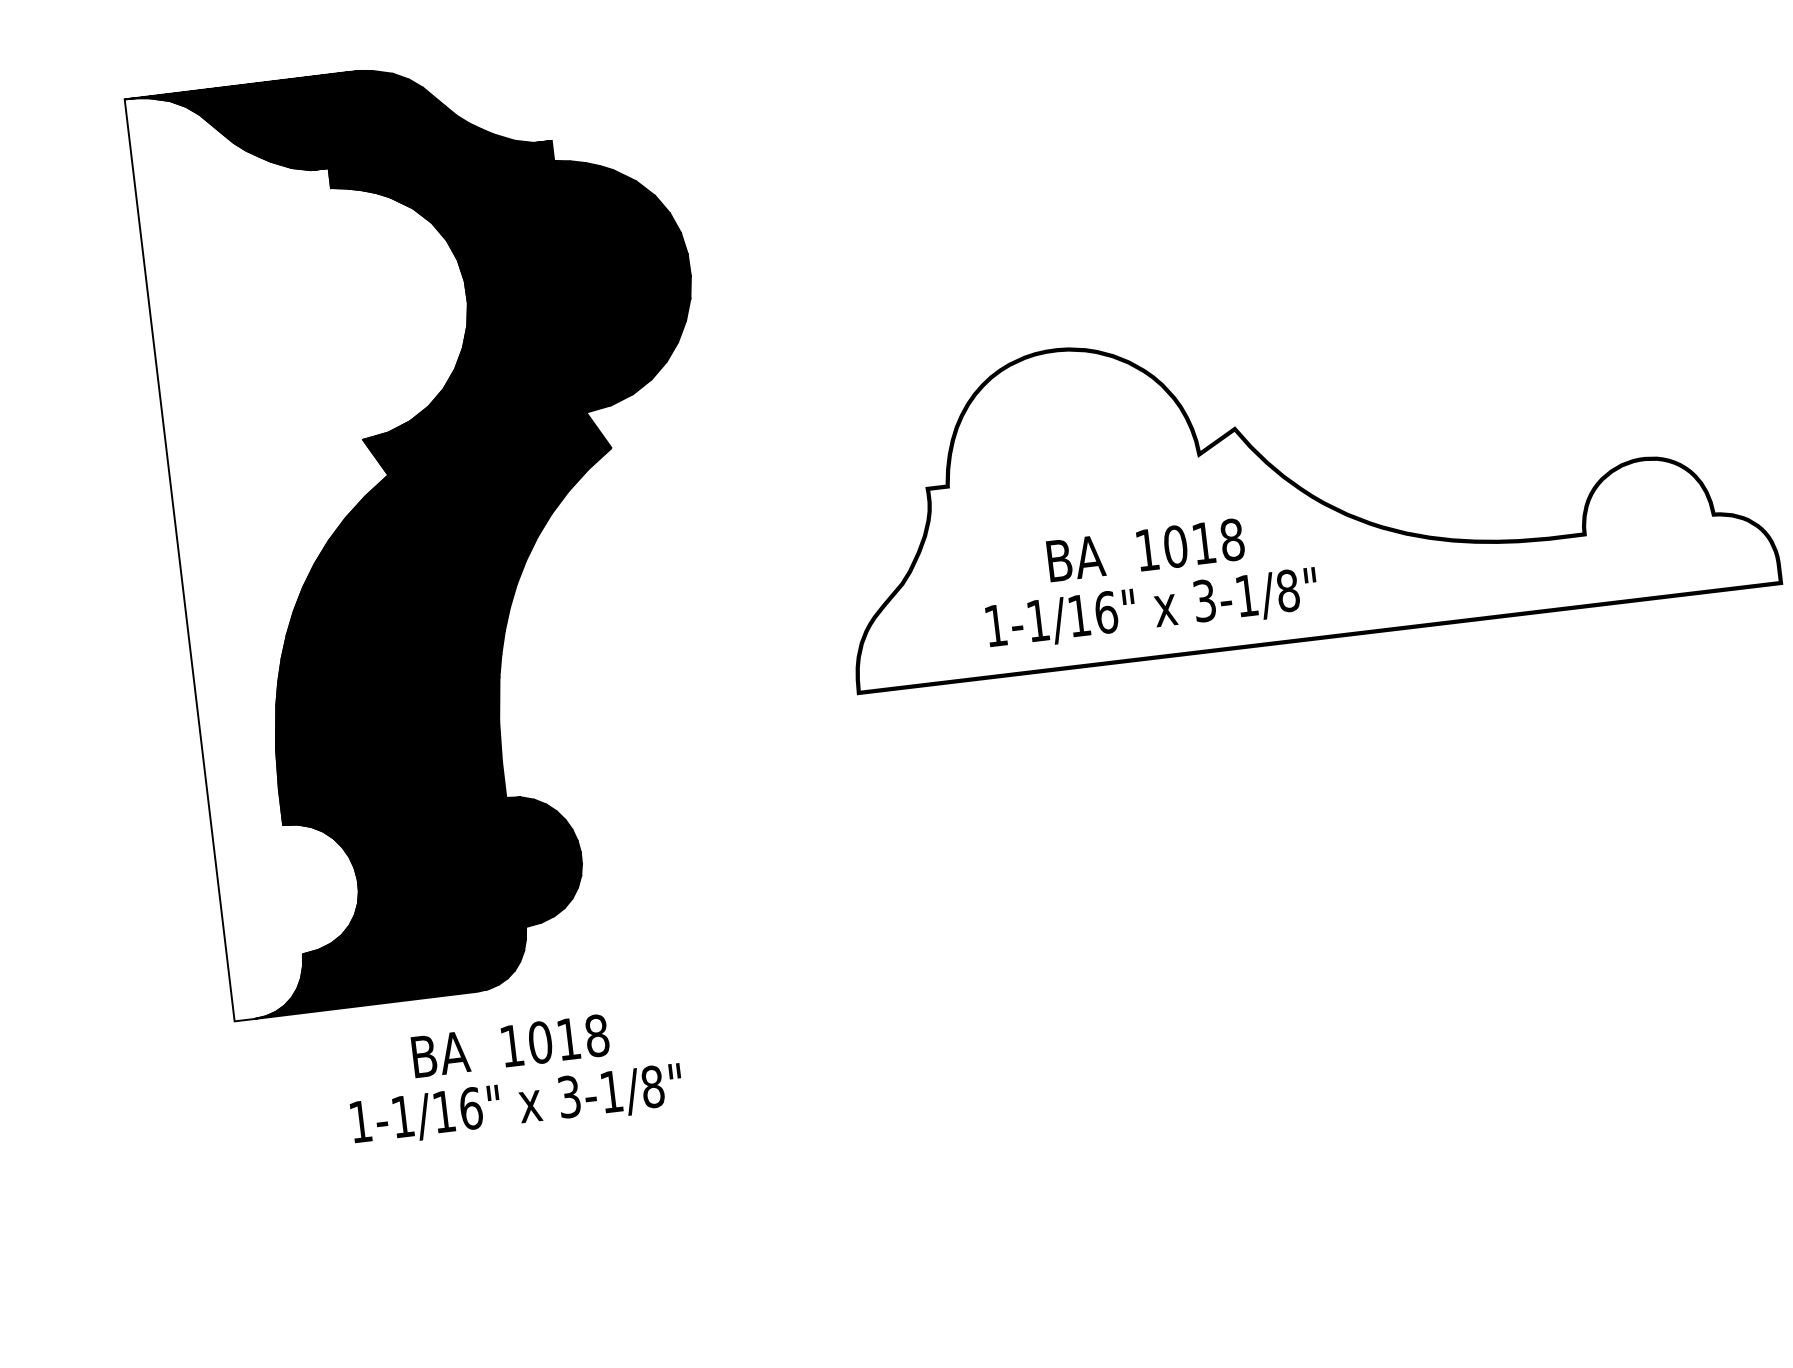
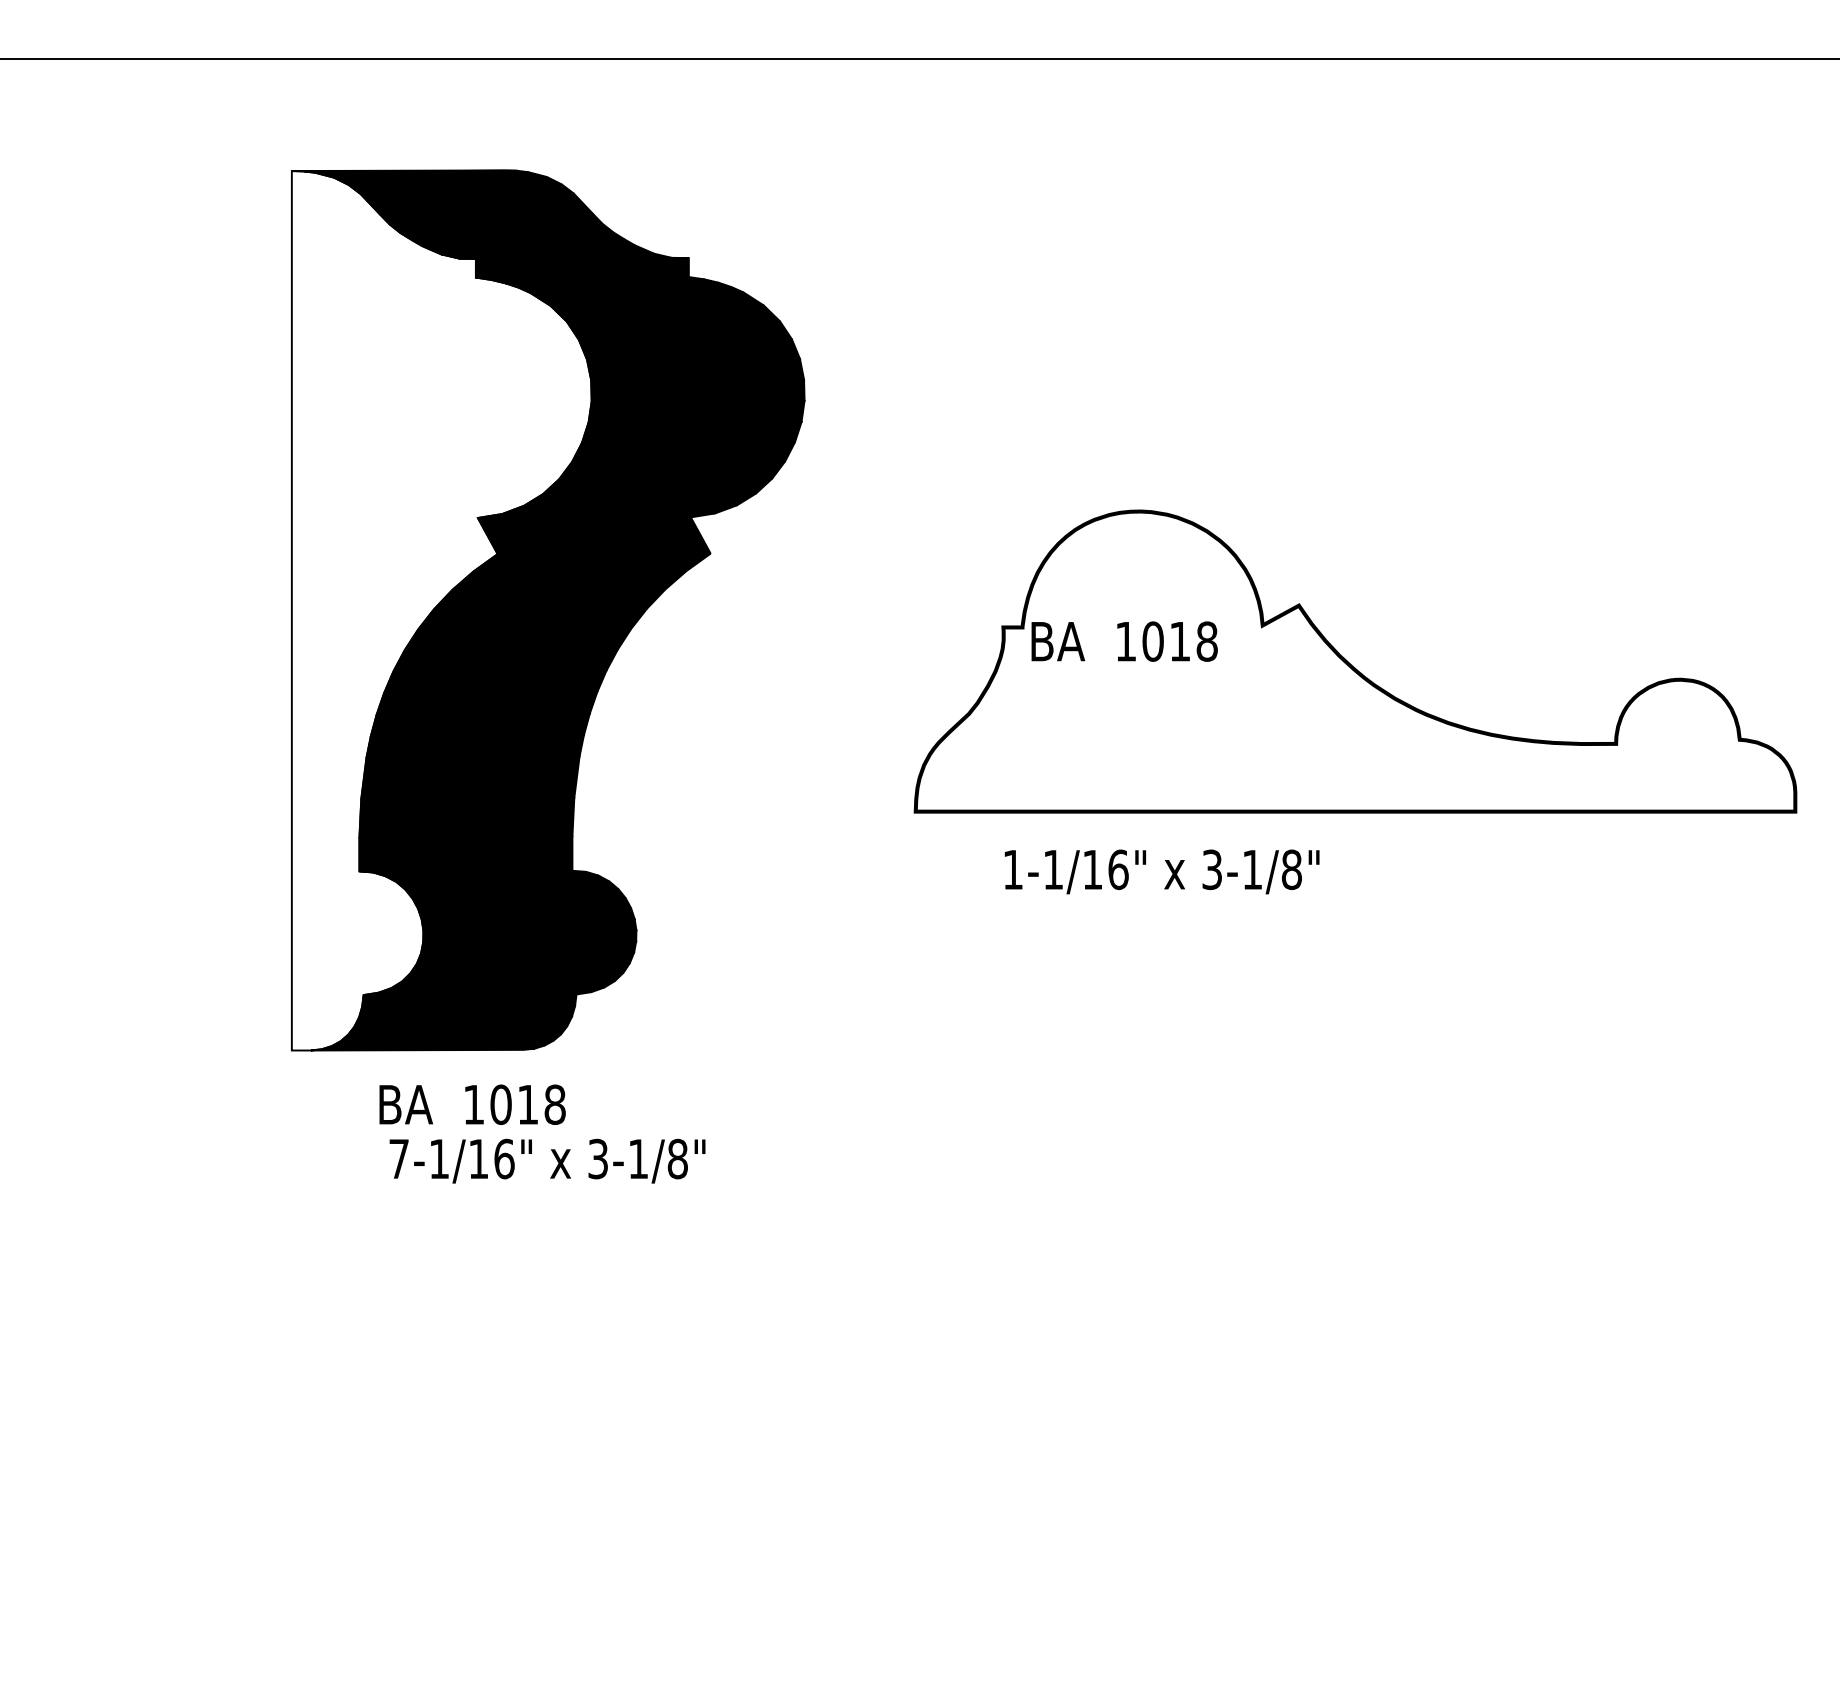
text: (1145, 550) -> (1124, 641), moved
text: (1151, 608) -> (1161, 871), moved
text: (510, 1045) -> (472, 1104), moved
text: (359, 1121) -> (398, 1158), 1-1/16" -> 7-1/16"

